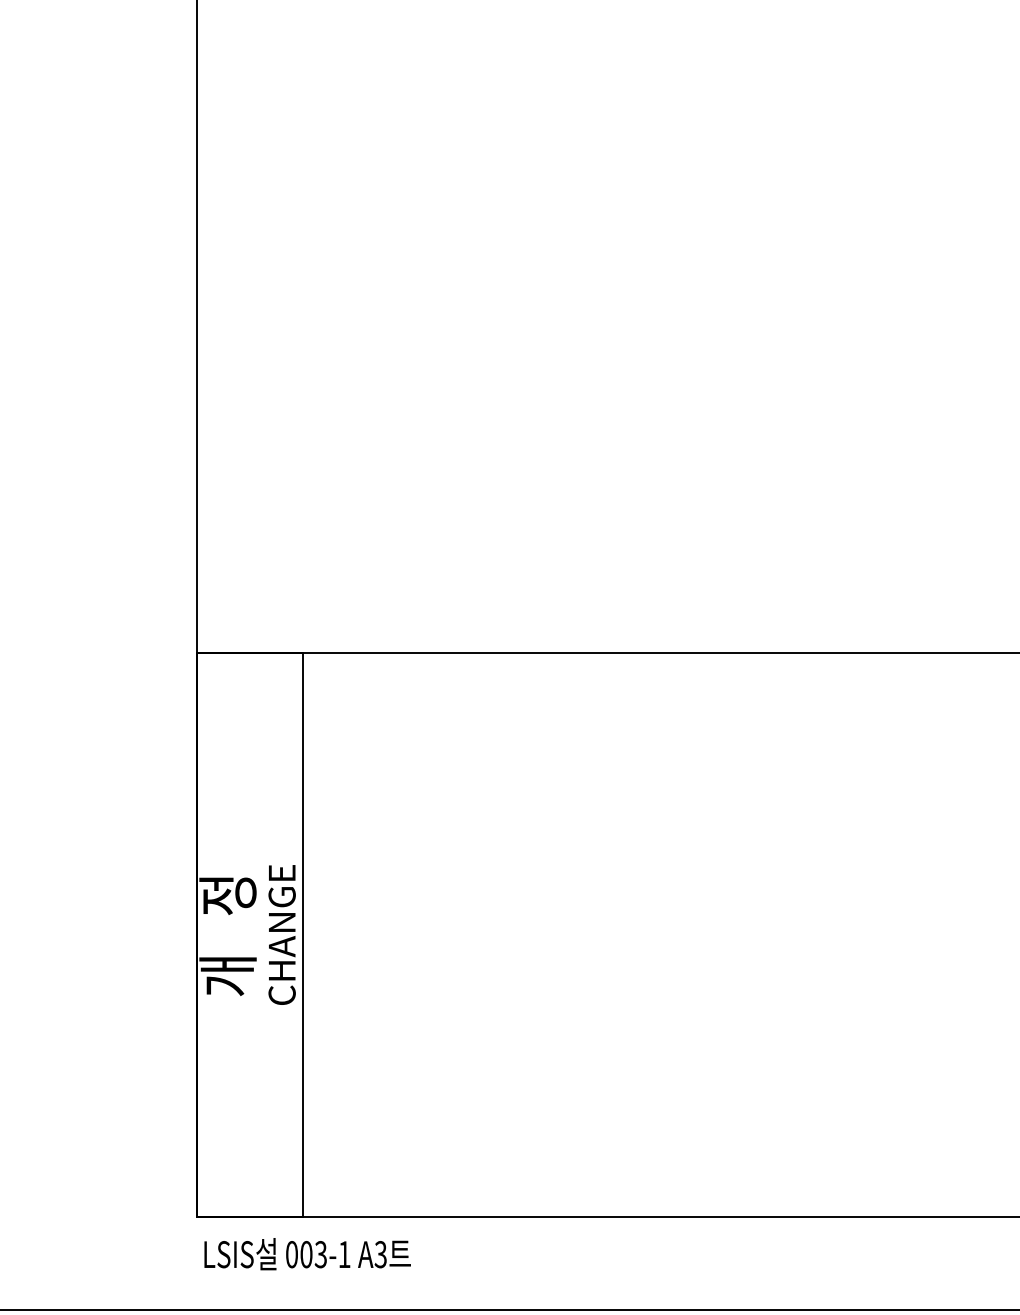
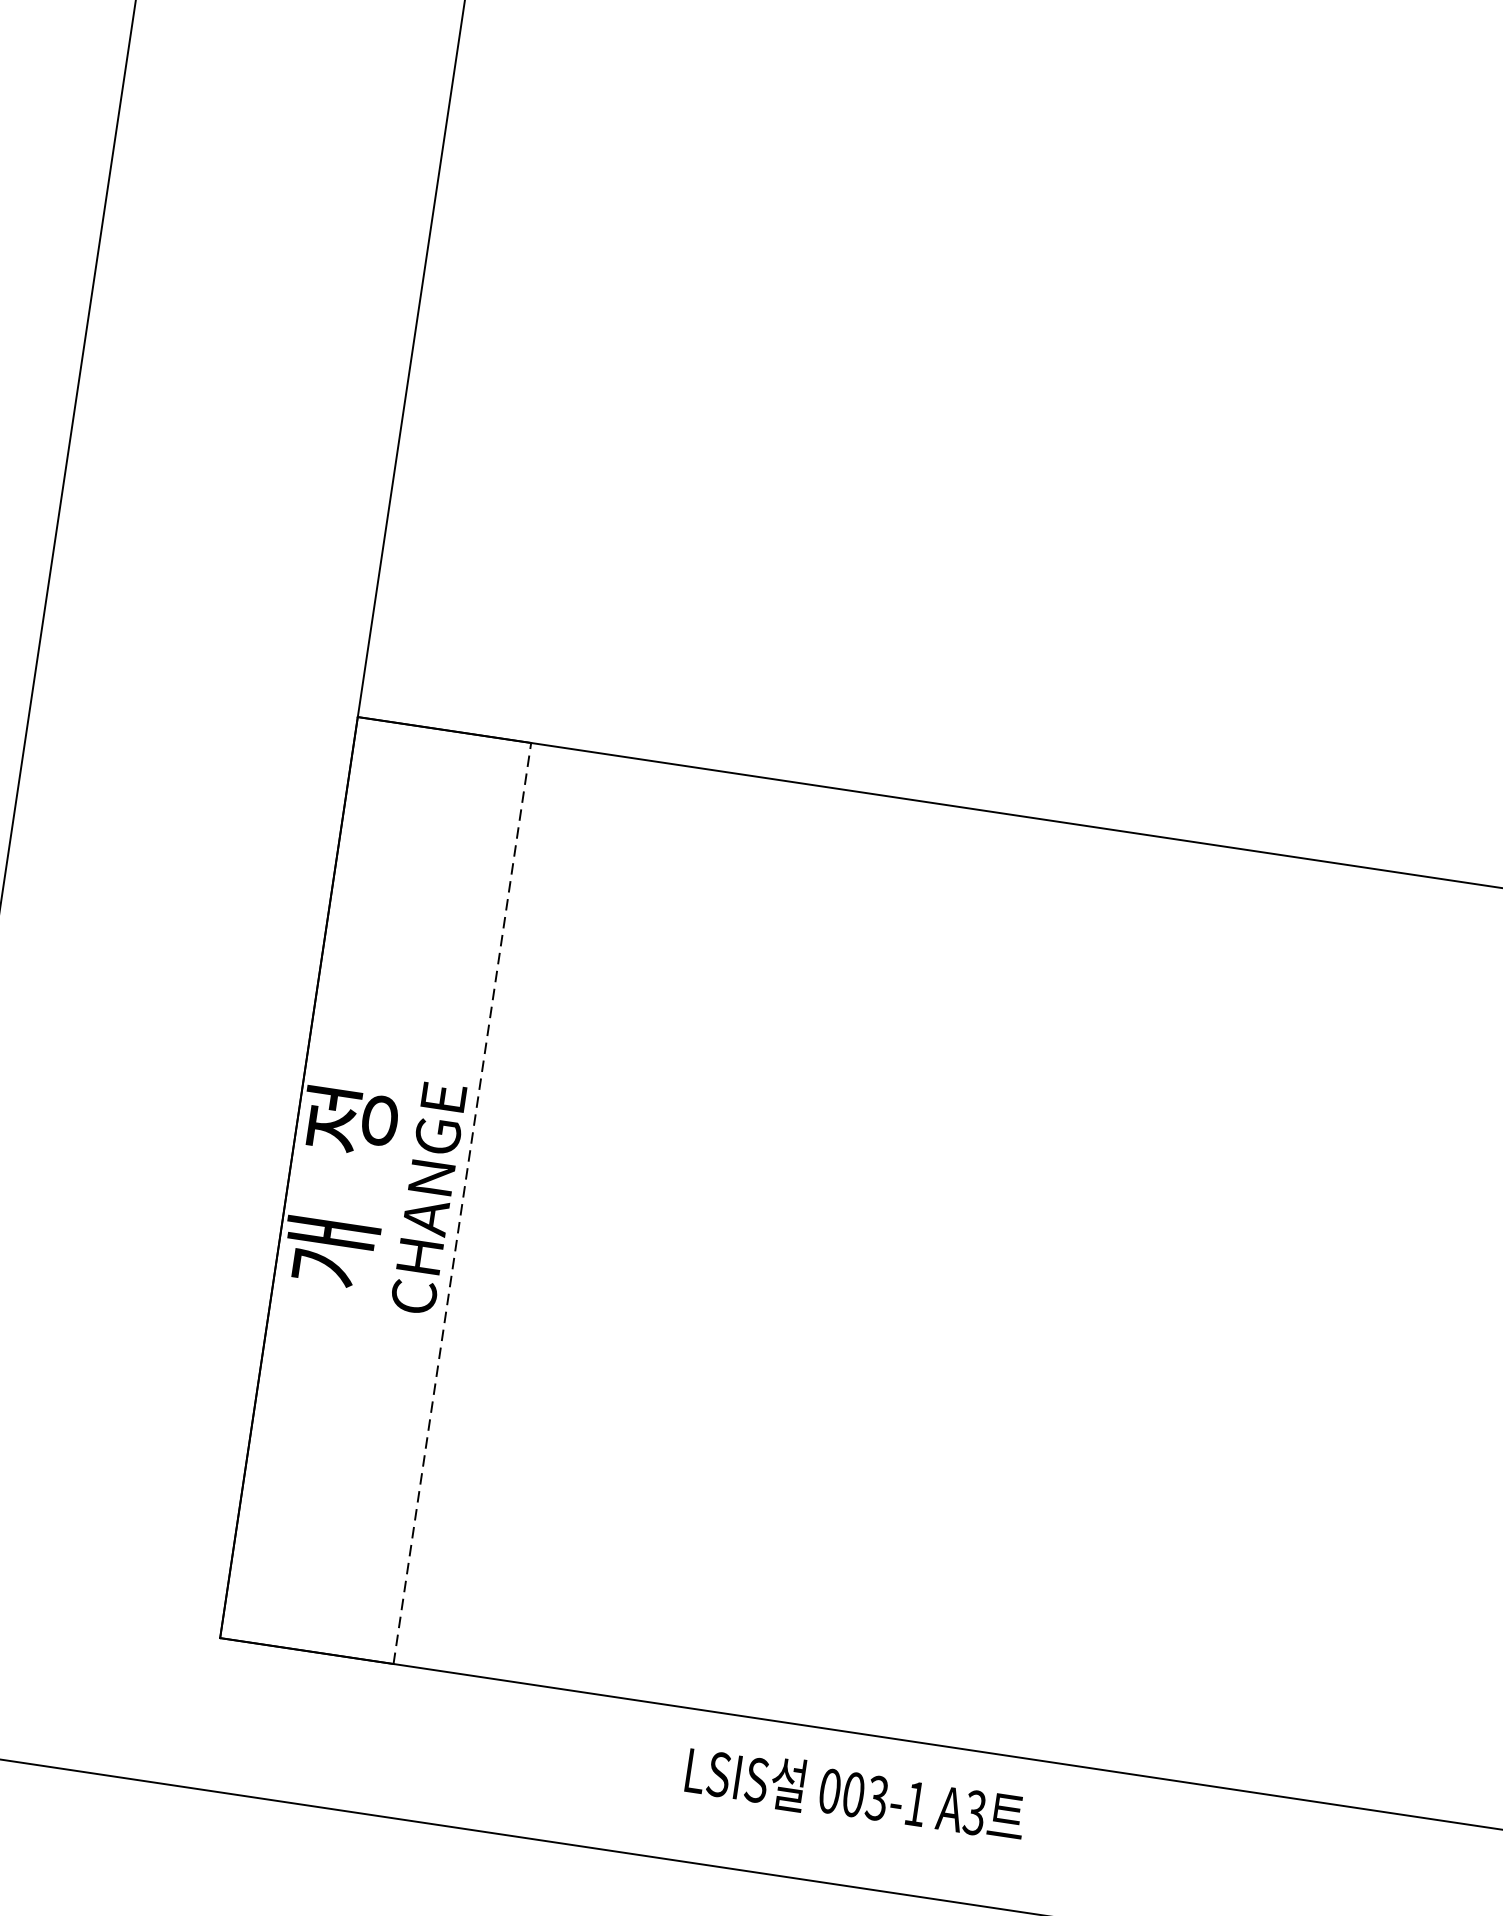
line: (302, 934) -> (462, 1202), solid -> dashed
text: (307, 1254) -> (855, 1794), moved

